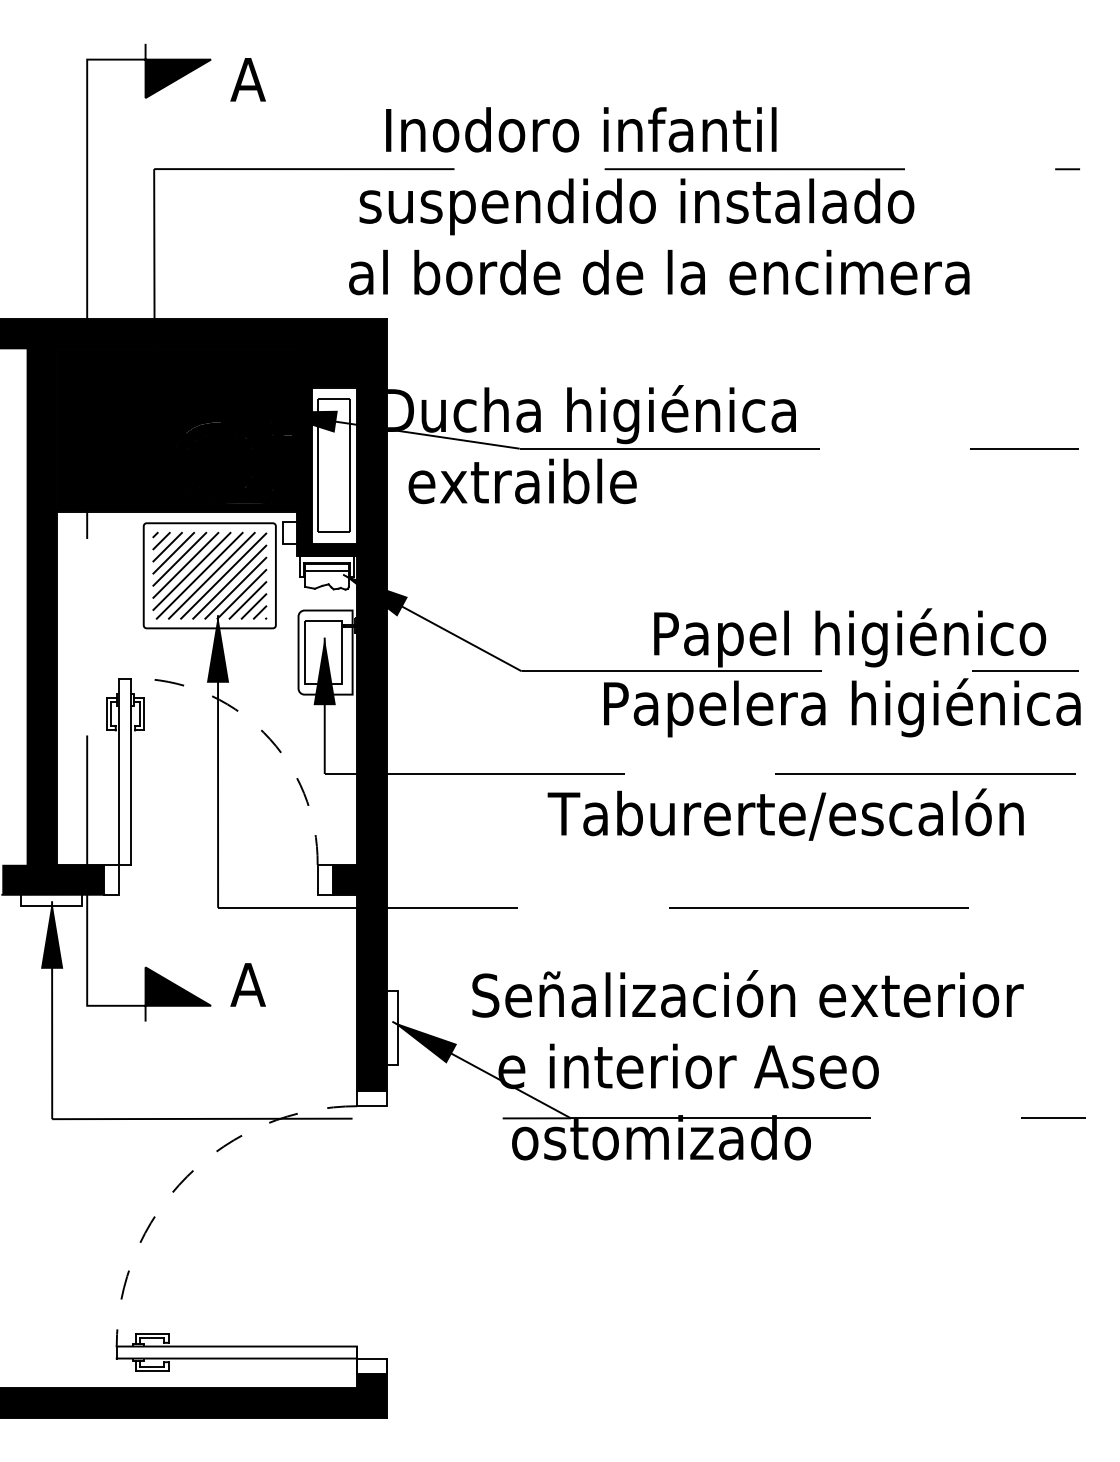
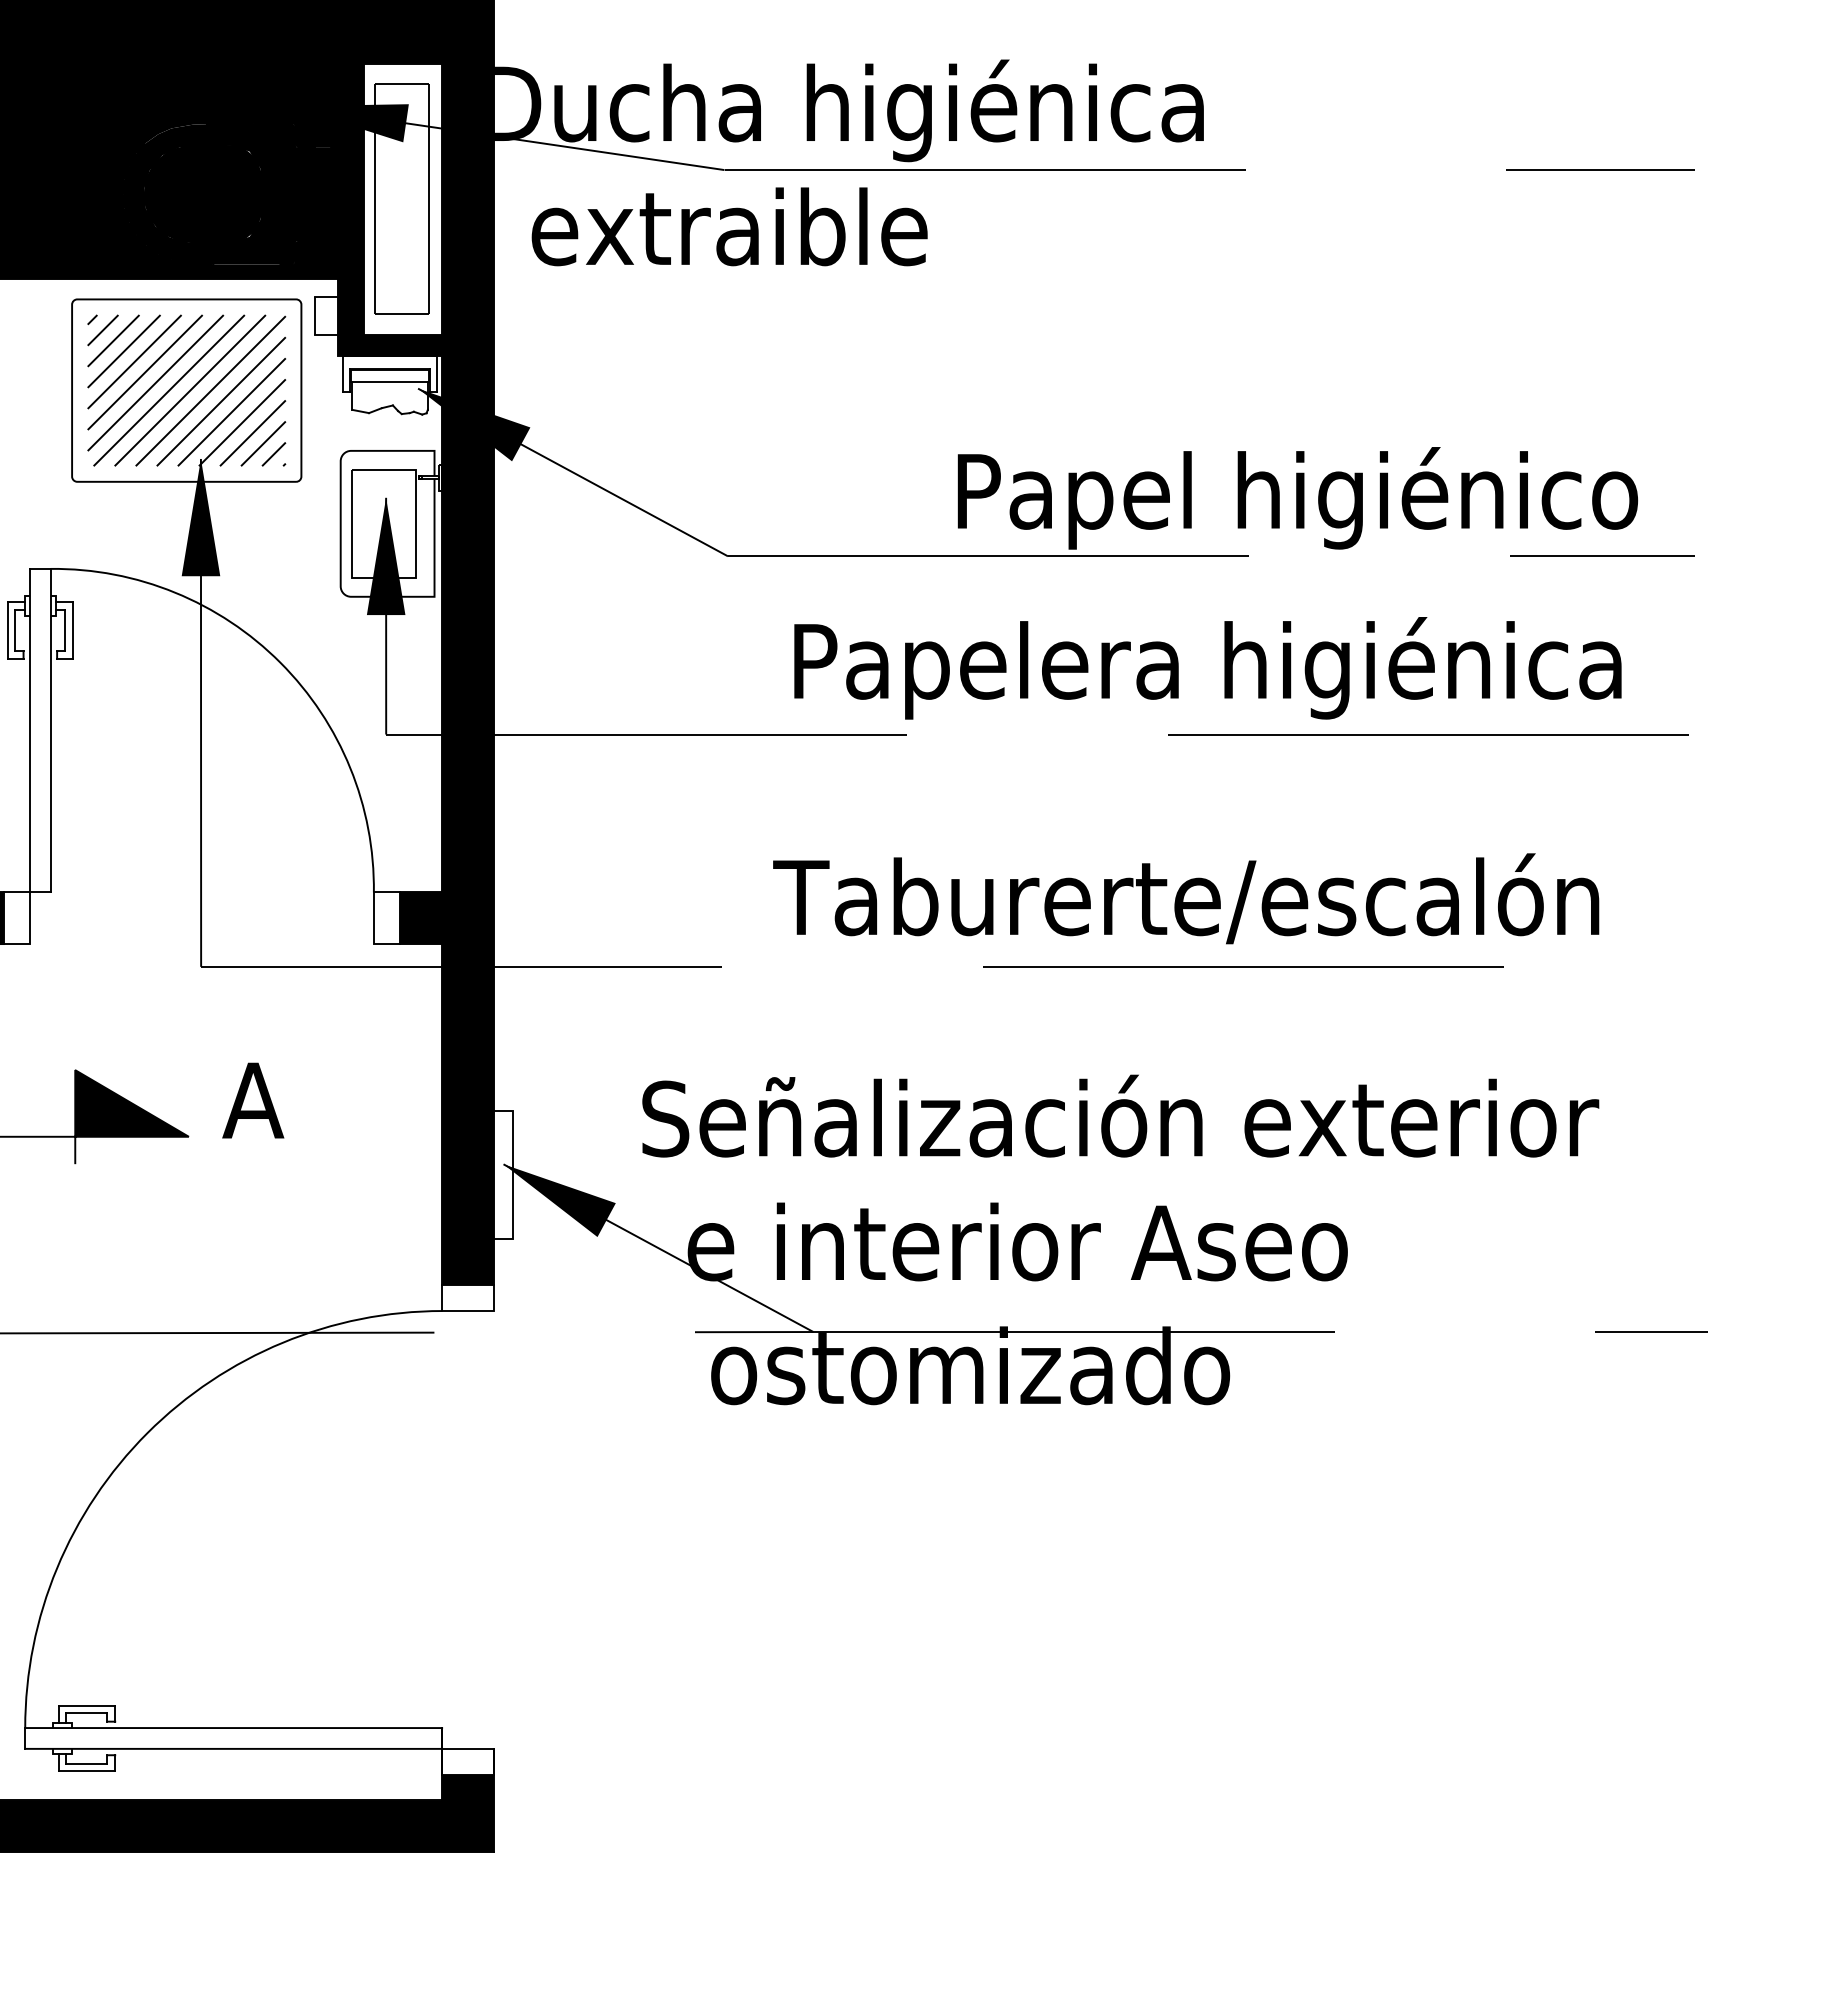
text: (842, 707) -> (1208, 667), moved
arc: (263, 732) -> (279, 662), dashed -> solid
text: (785, 814) -> (1185, 898), moved
arc: (187, 1176) -> (148, 1432), dashed -> solid

